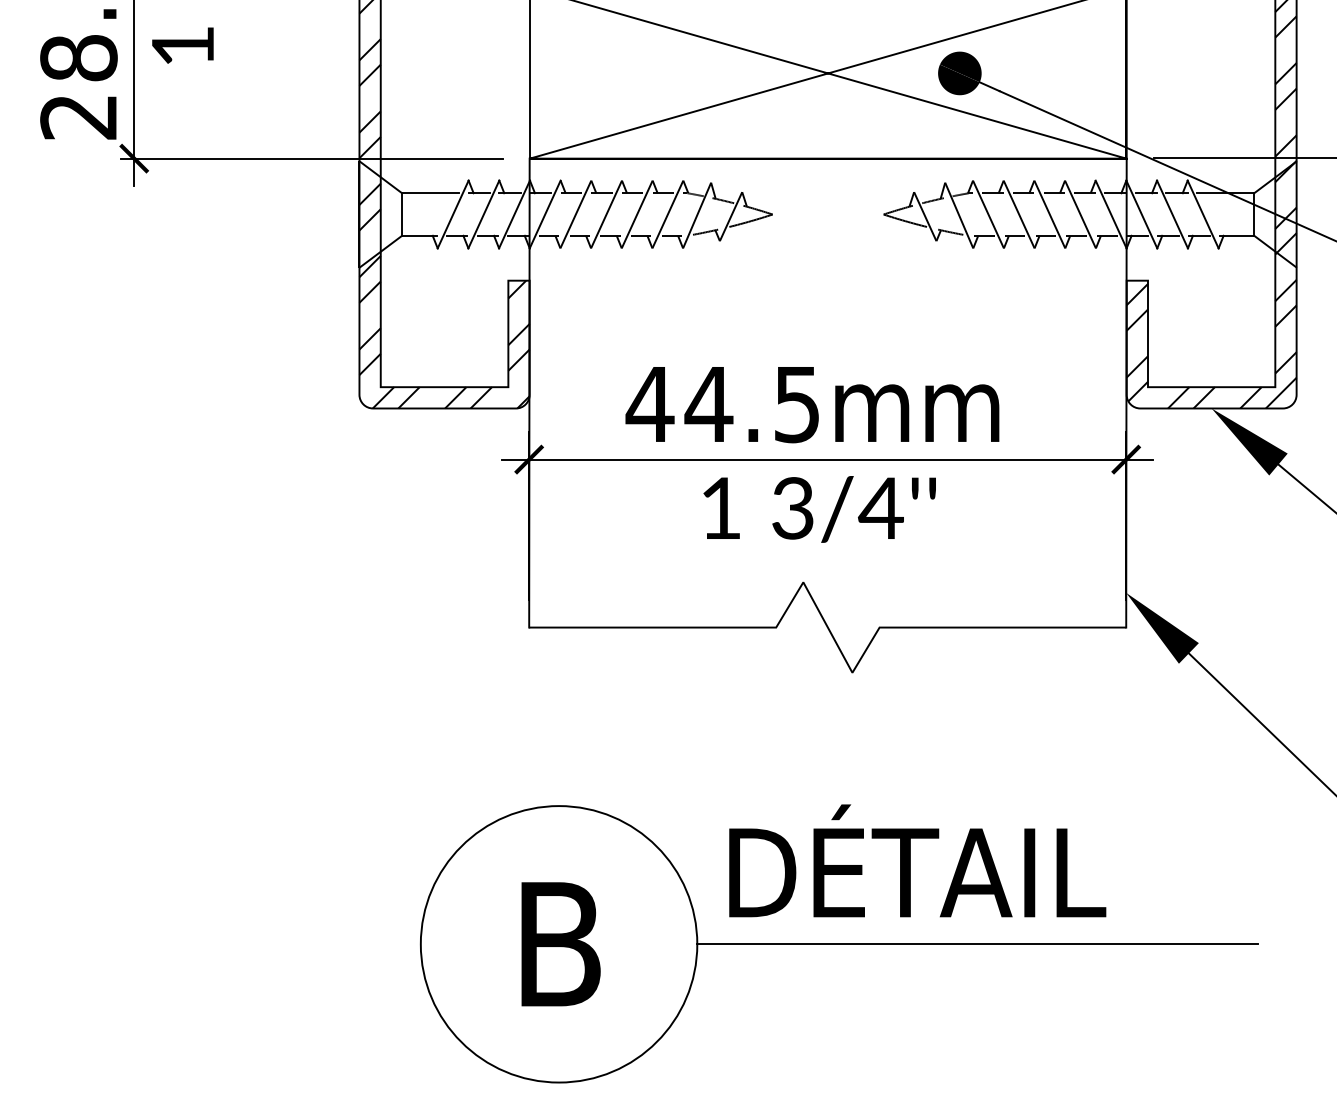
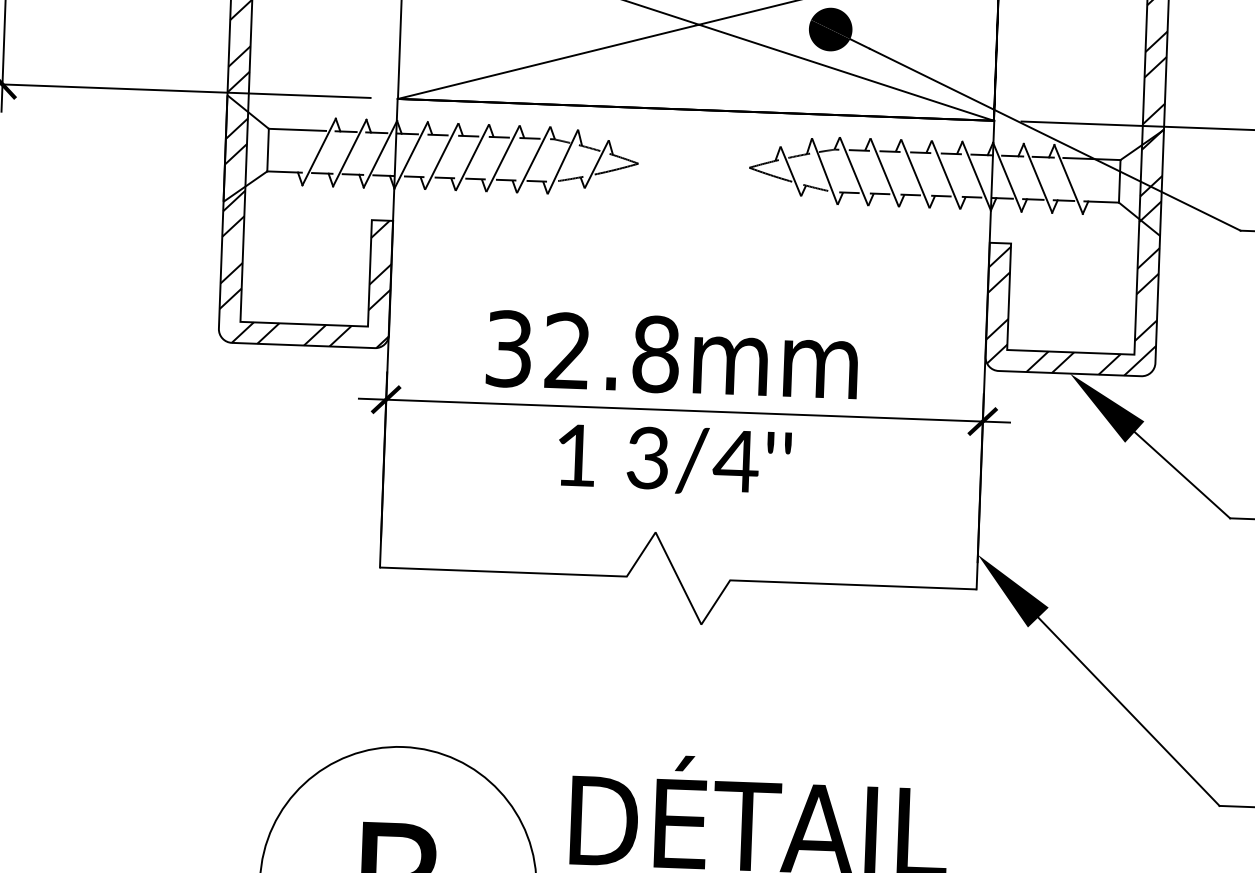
text: (722, 404) -> (581, 351), 44.5mm -> 32.8mm

